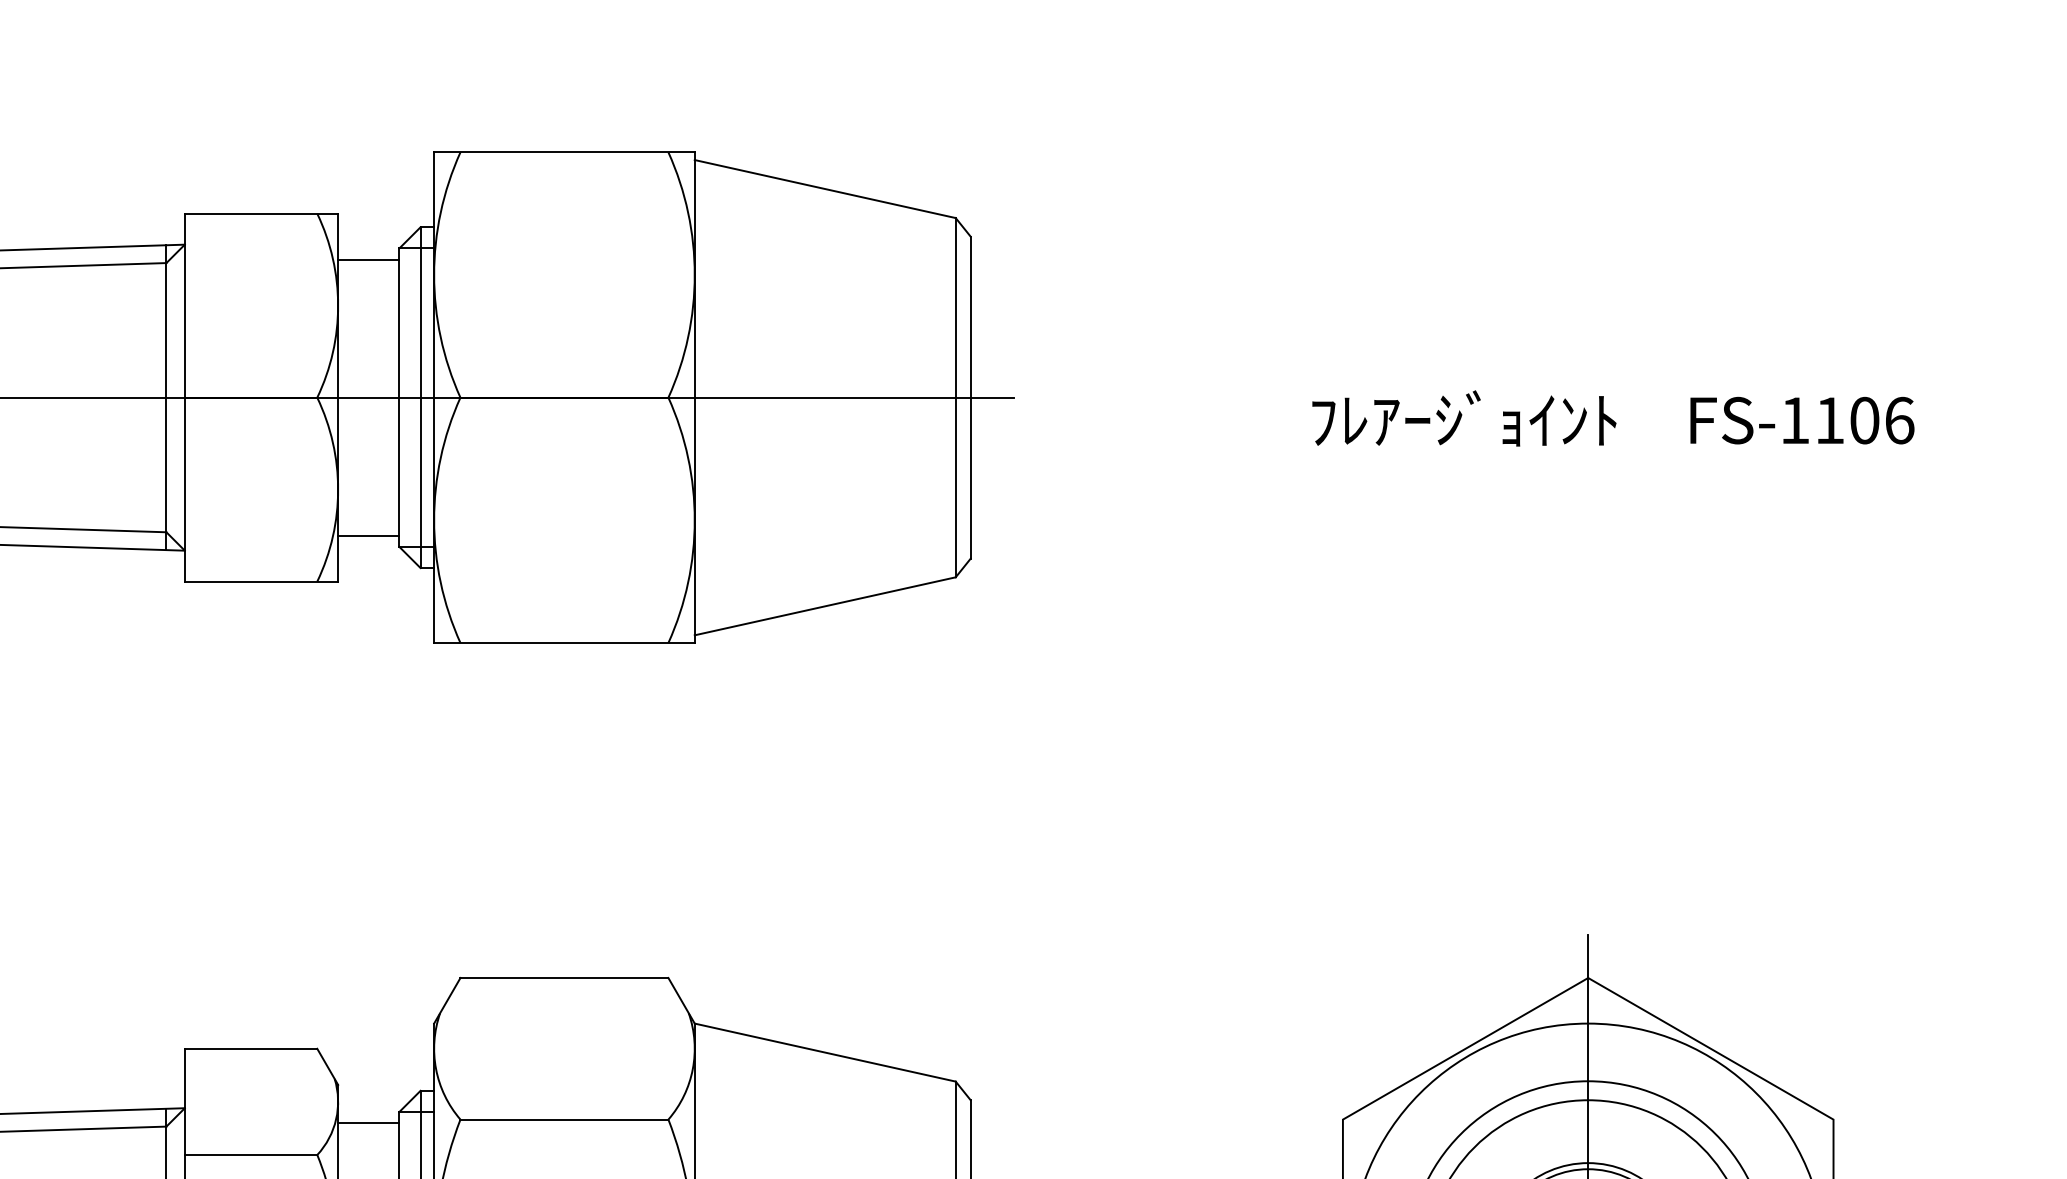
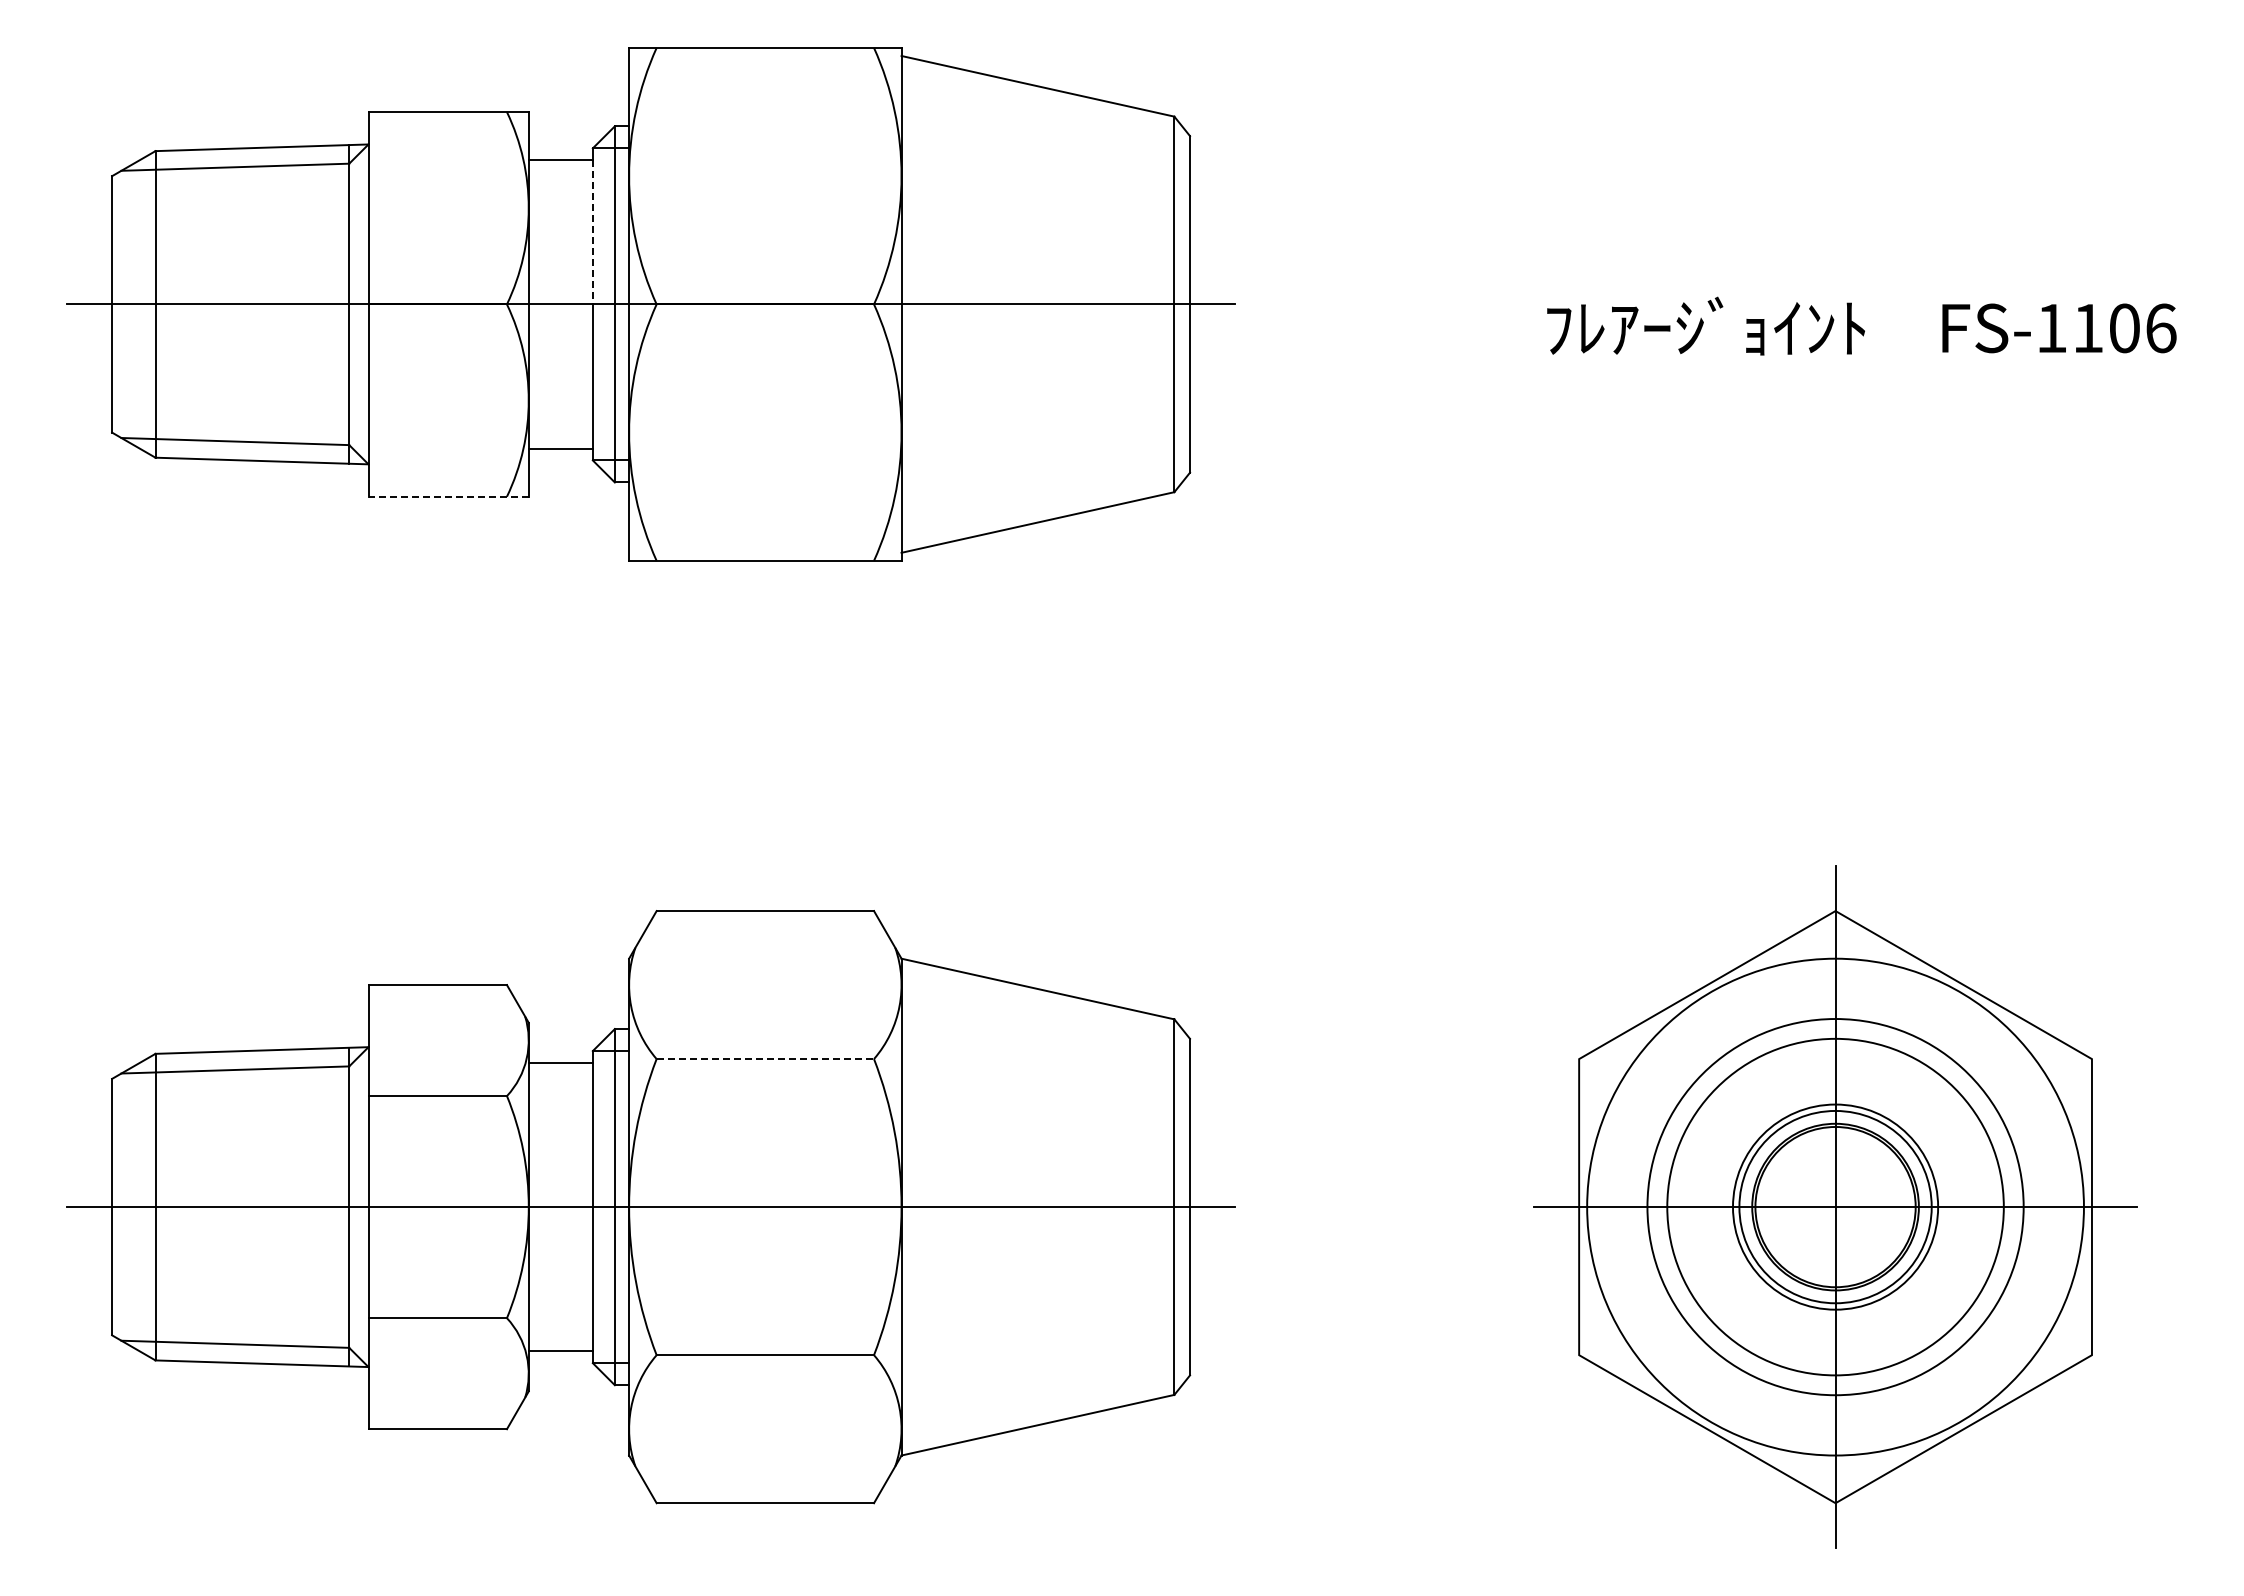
line: (399, 328) -> (592, 232), solid -> dashed
line: (261, 581) -> (448, 496), solid -> dashed
line: (564, 1120) -> (765, 1059), solid -> dashed

